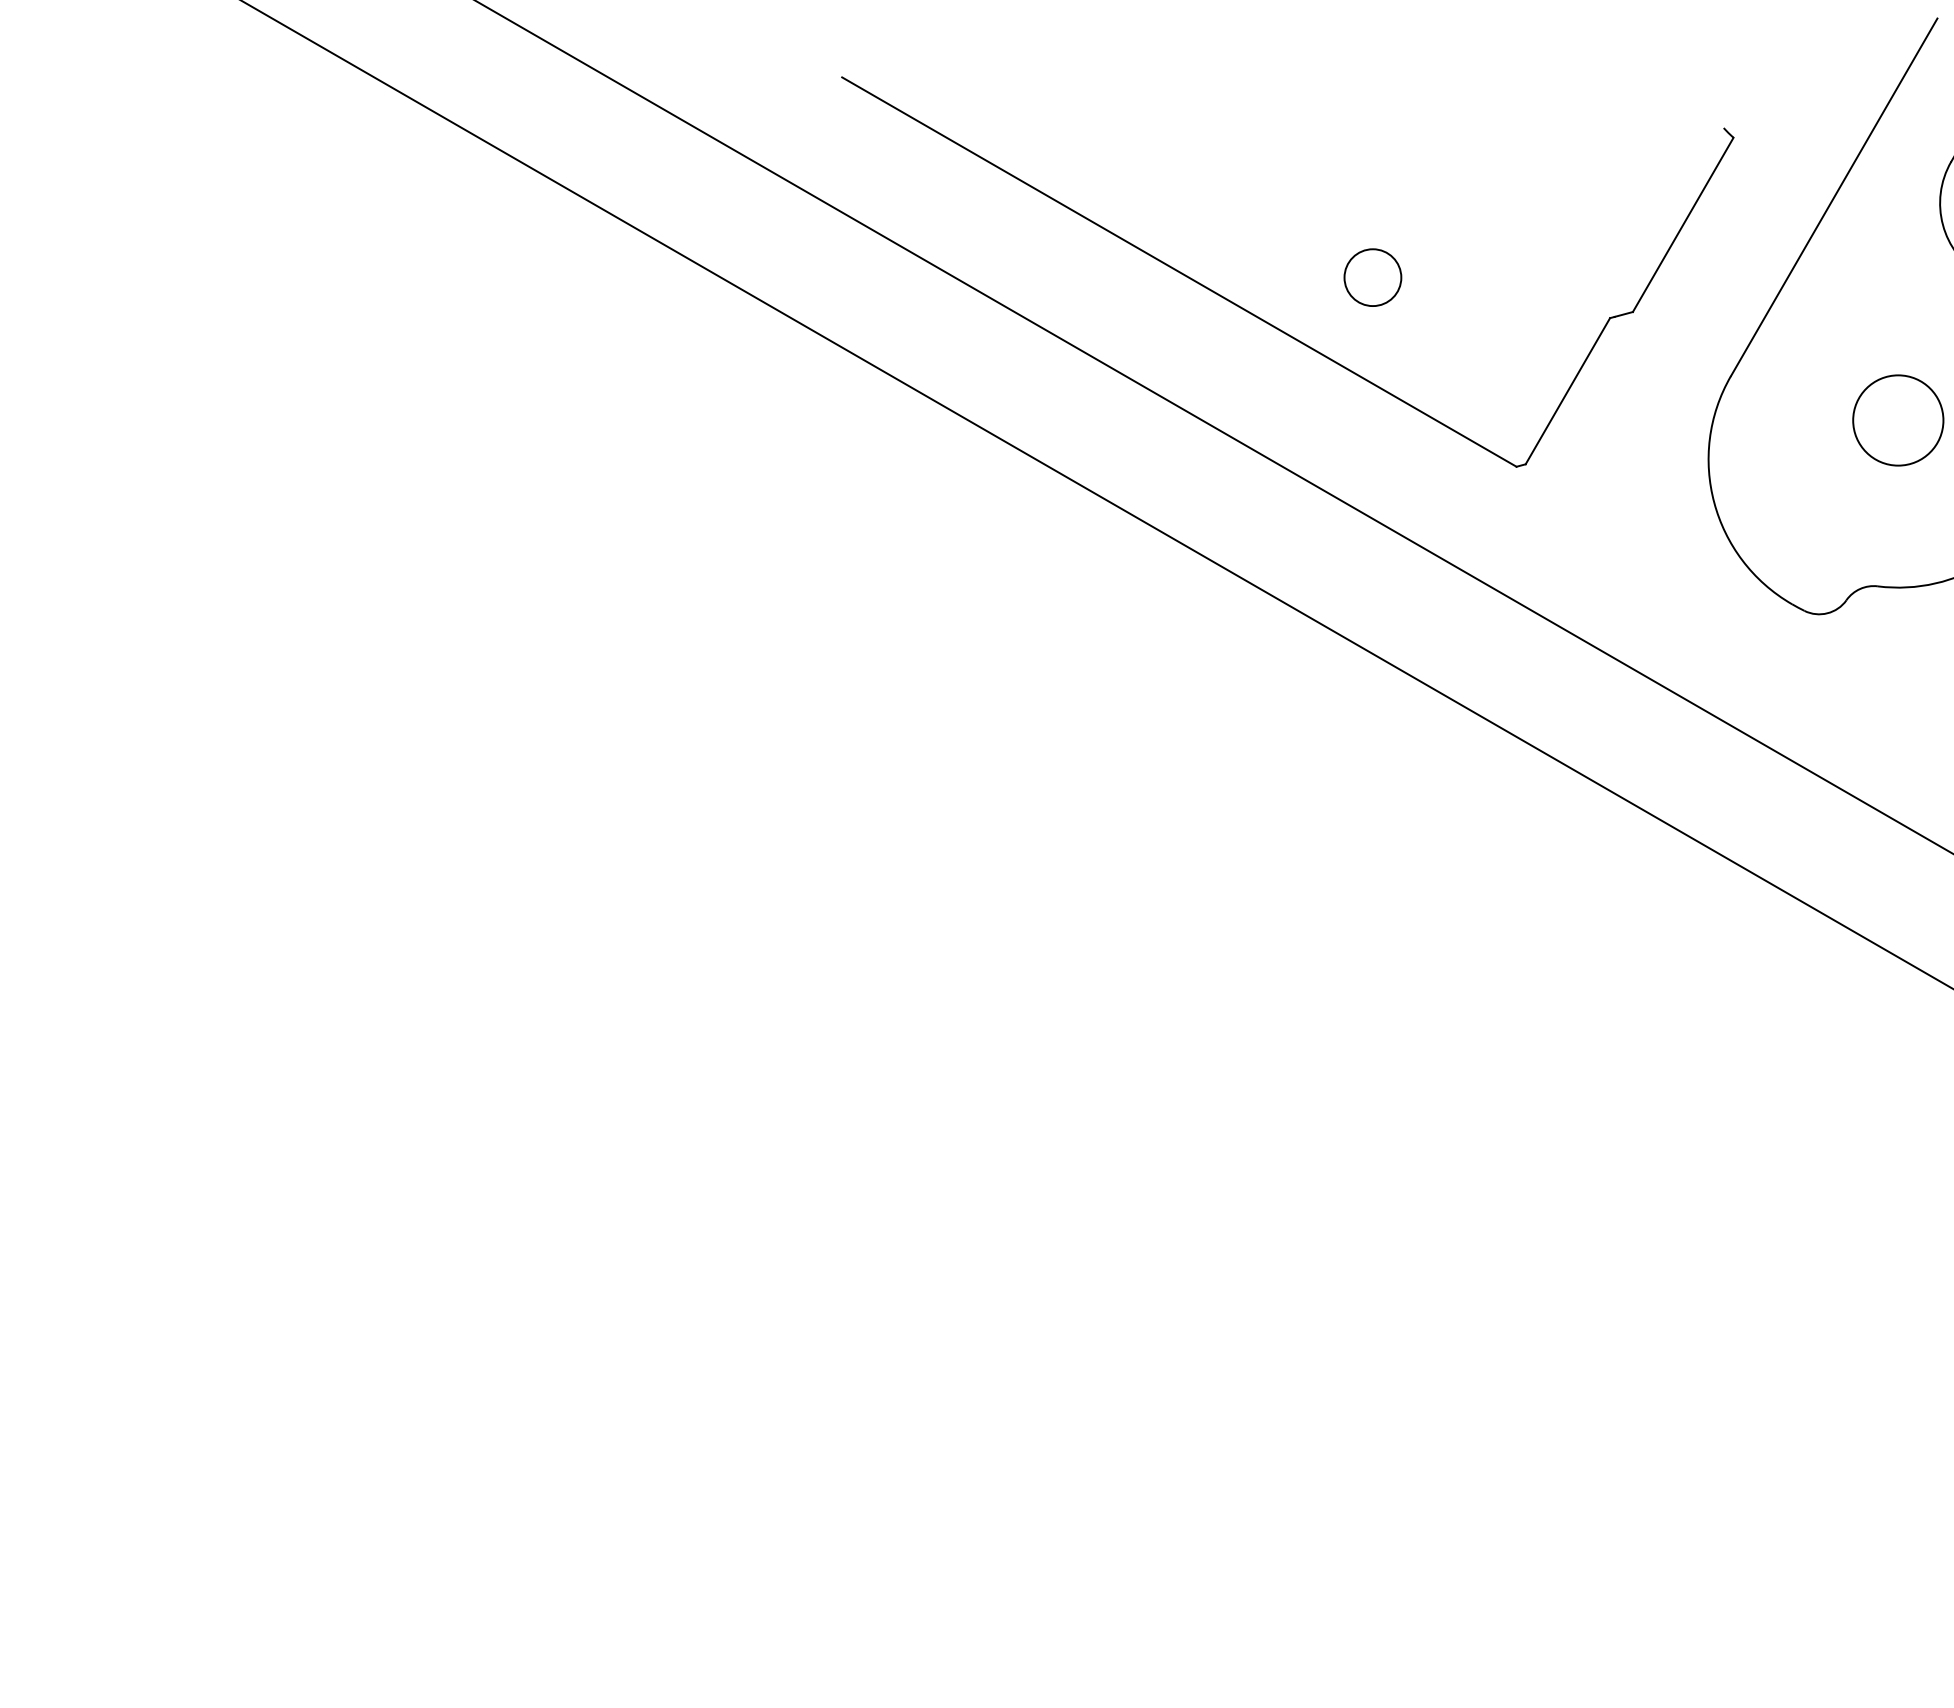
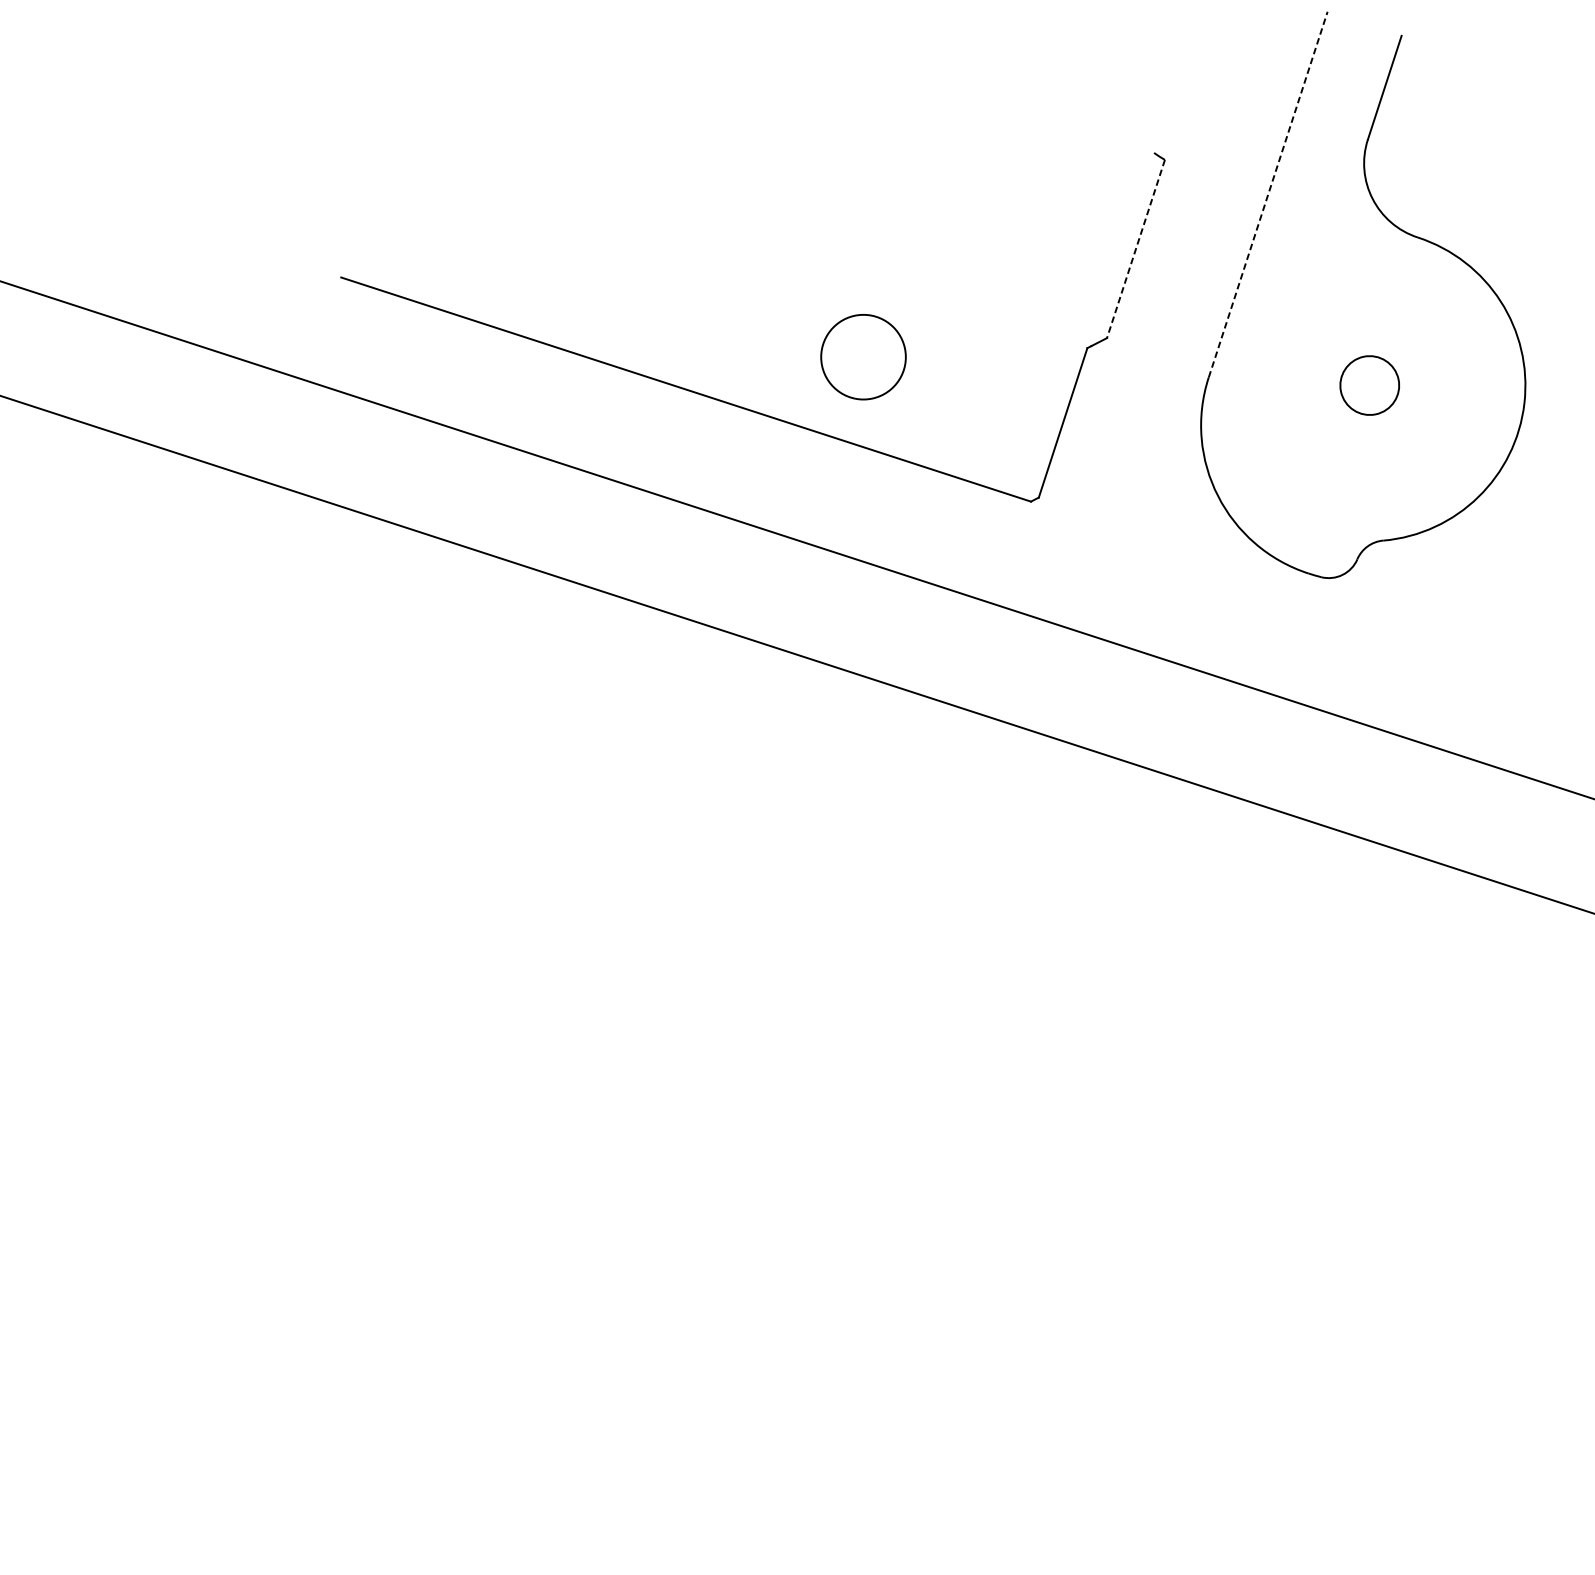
line: (1834, 196) -> (1268, 193), solid -> dashed
line: (1683, 224) -> (1136, 248), solid -> dashed
circle: (1372, 277) -> (863, 357), size x1.6
circle: (1898, 420) -> (1369, 385), size x0.7

